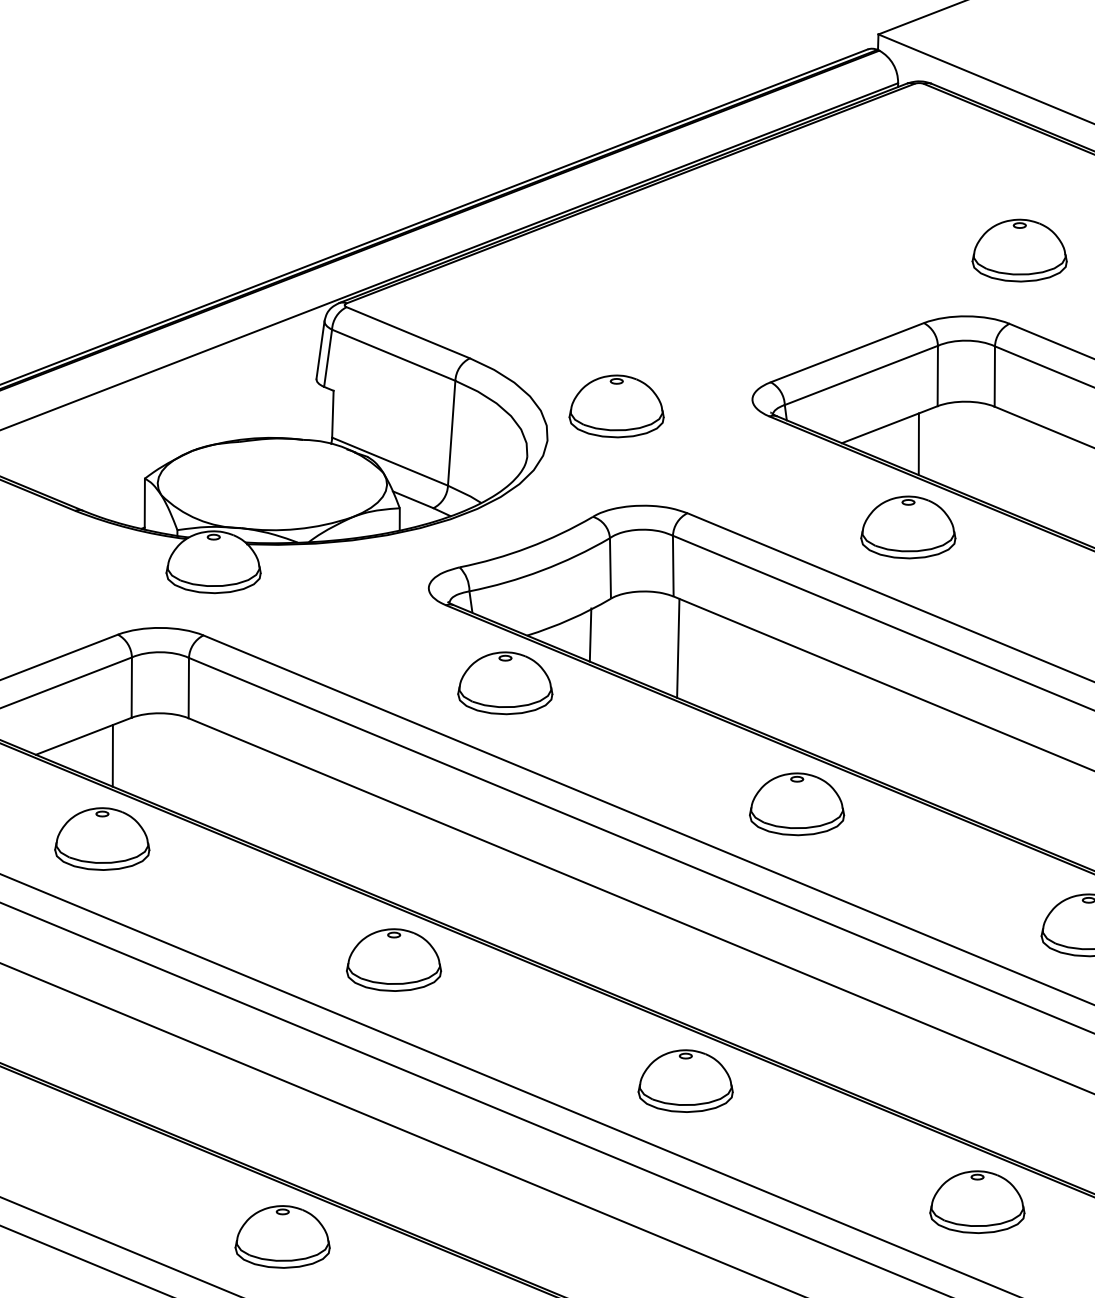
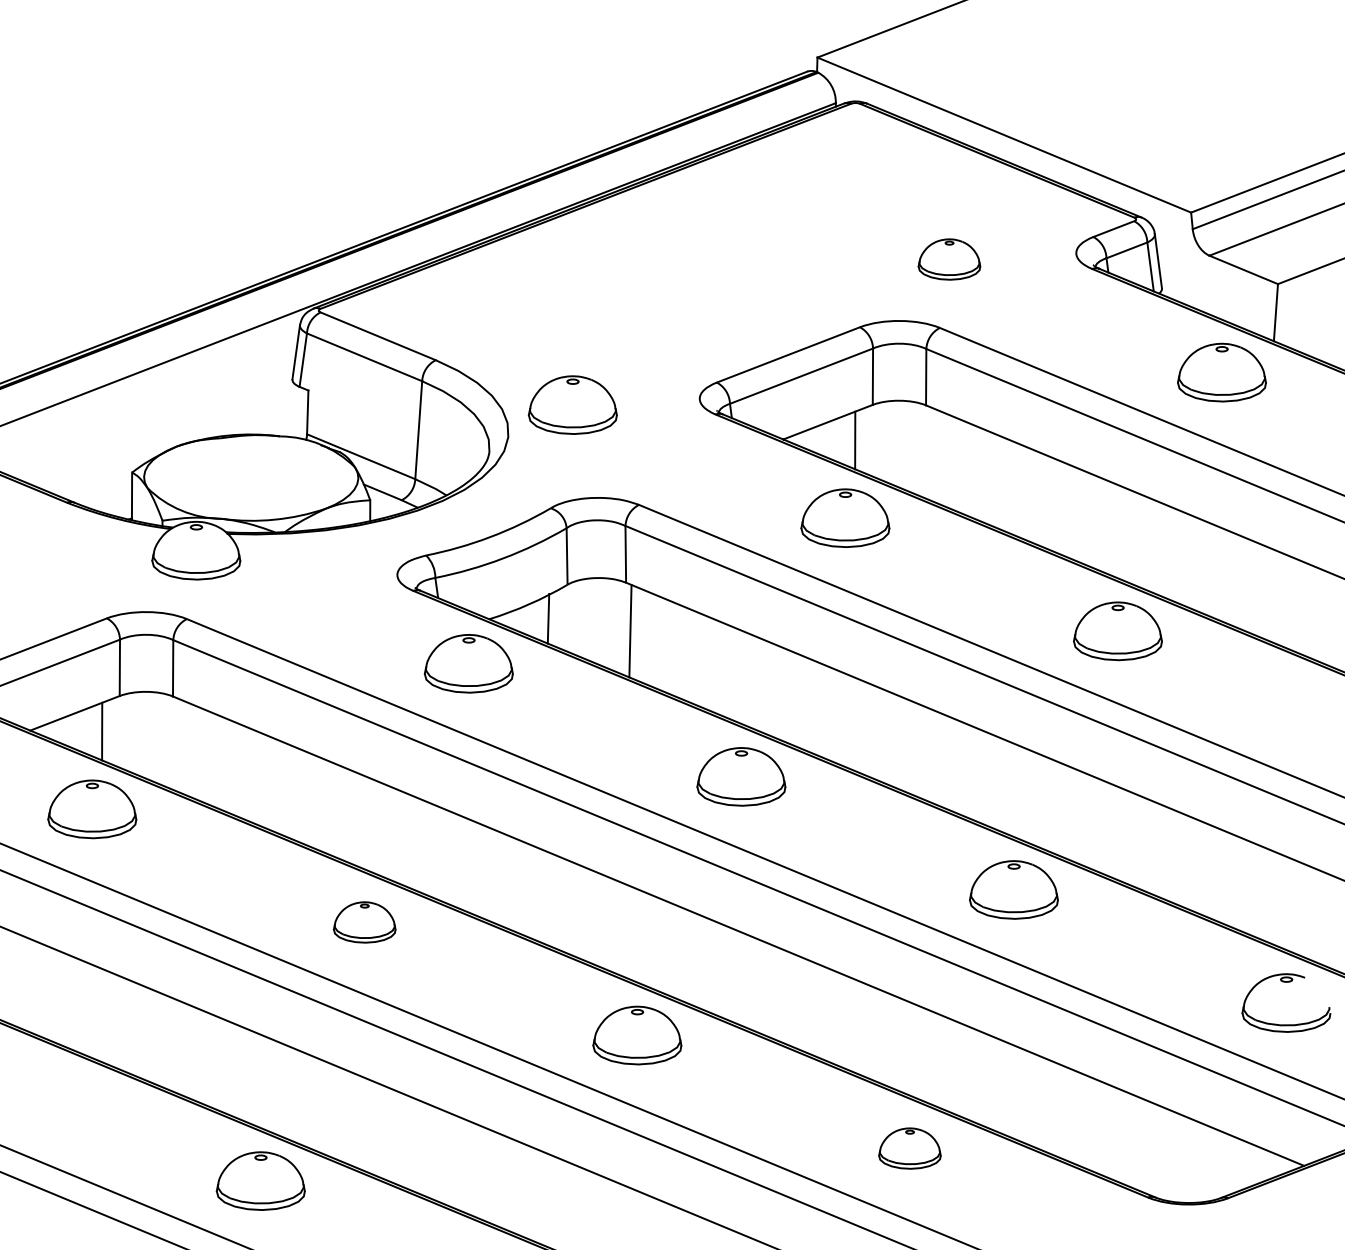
part: (1019, 250) -> (949, 259), size x0.7
part: (393, 960) -> (364, 922), size x0.7
part: (976, 1202) -> (909, 1148), size x0.7

